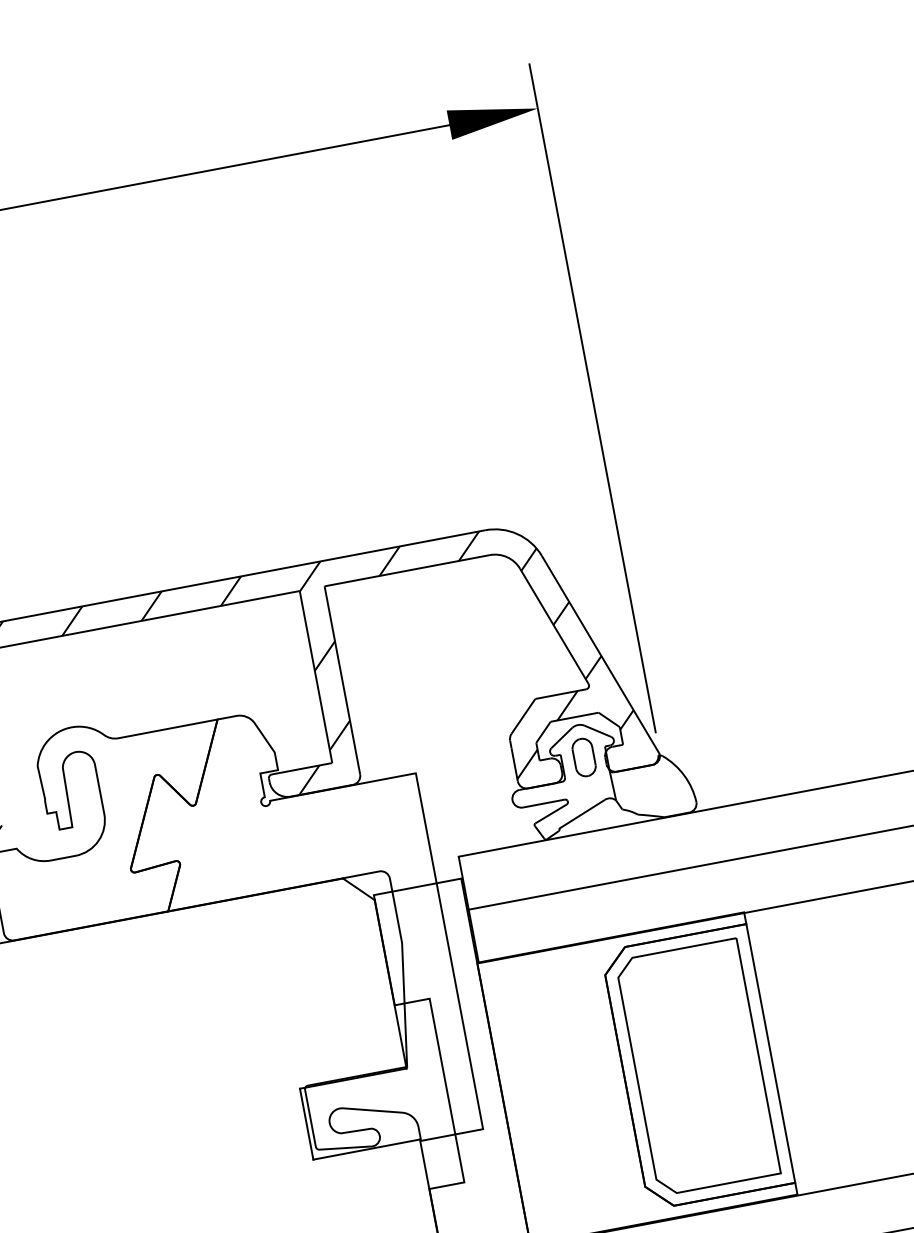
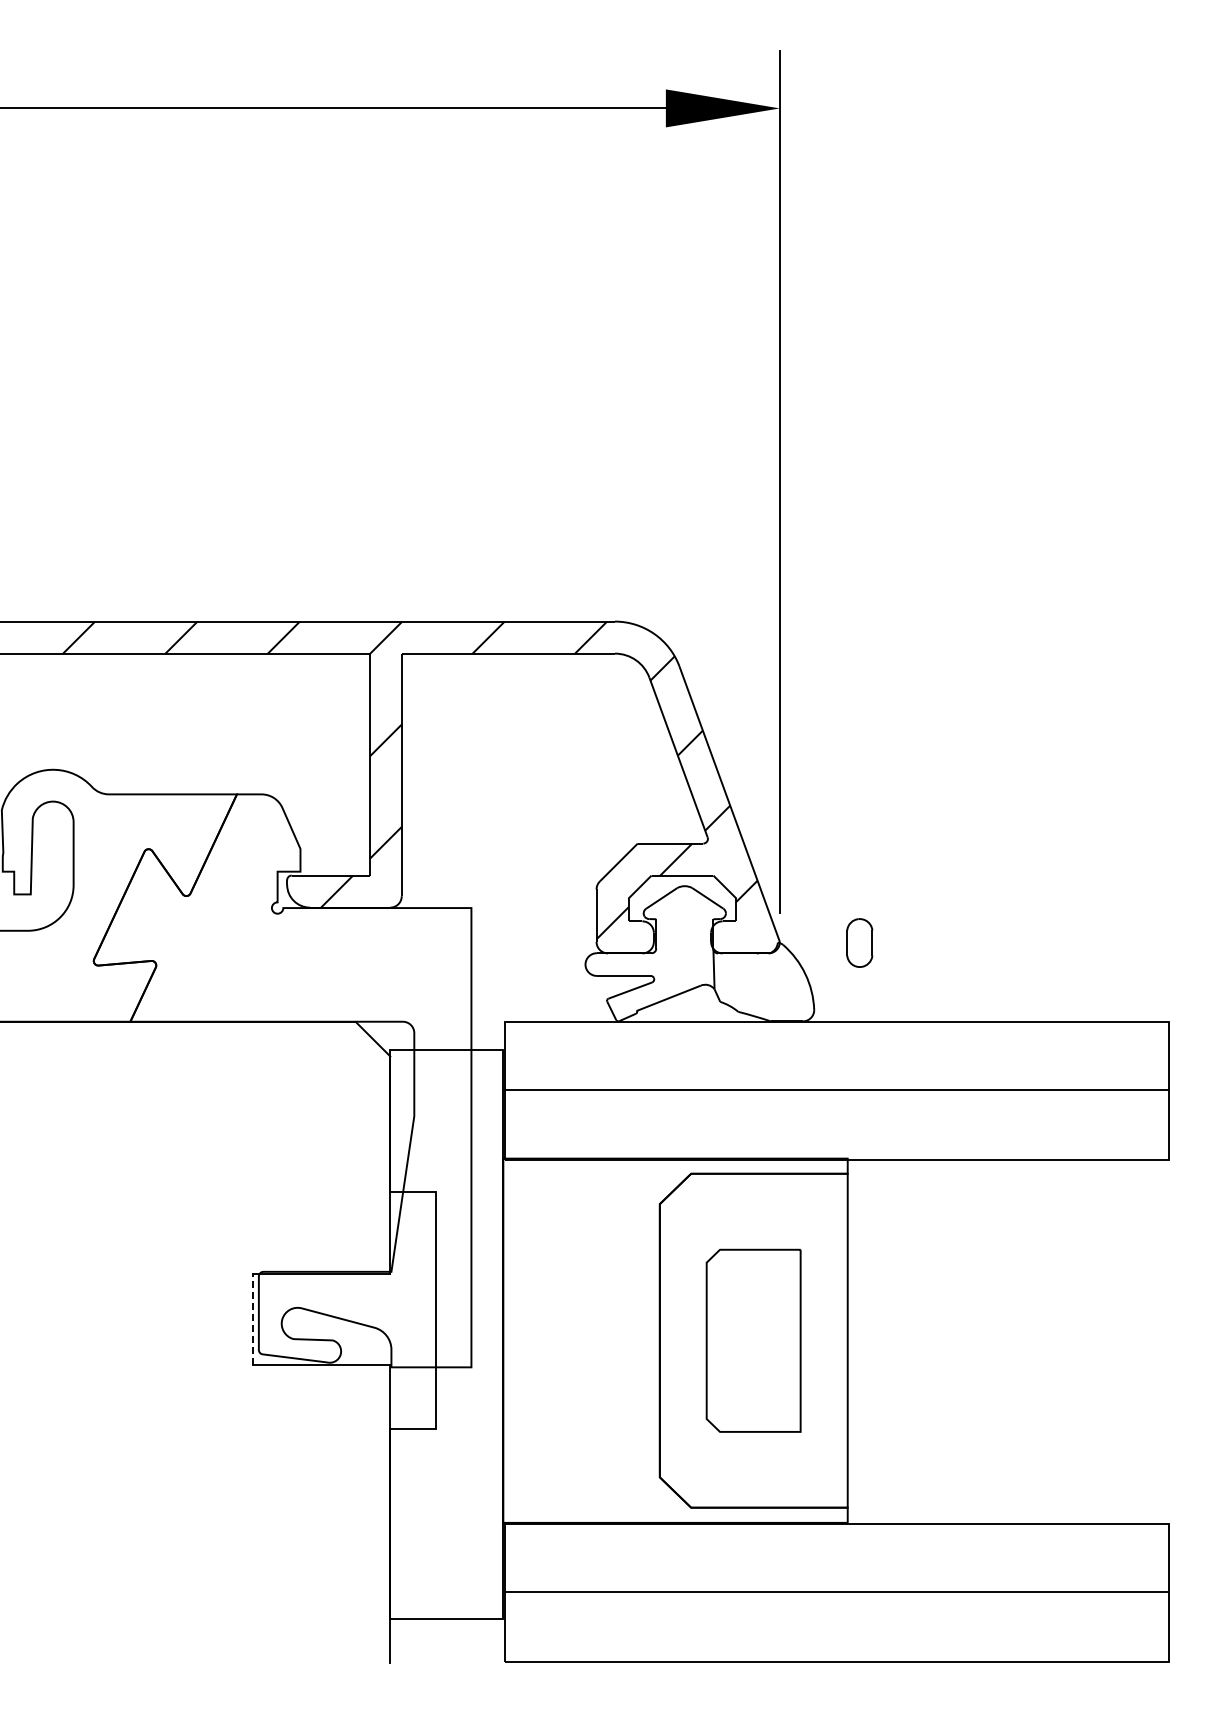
part: (583, 757) -> (859, 942), moved
part: (697, 1067) -> (753, 1340), size x0.6
line: (306, 1124) -> (252, 1319), solid -> dashed

